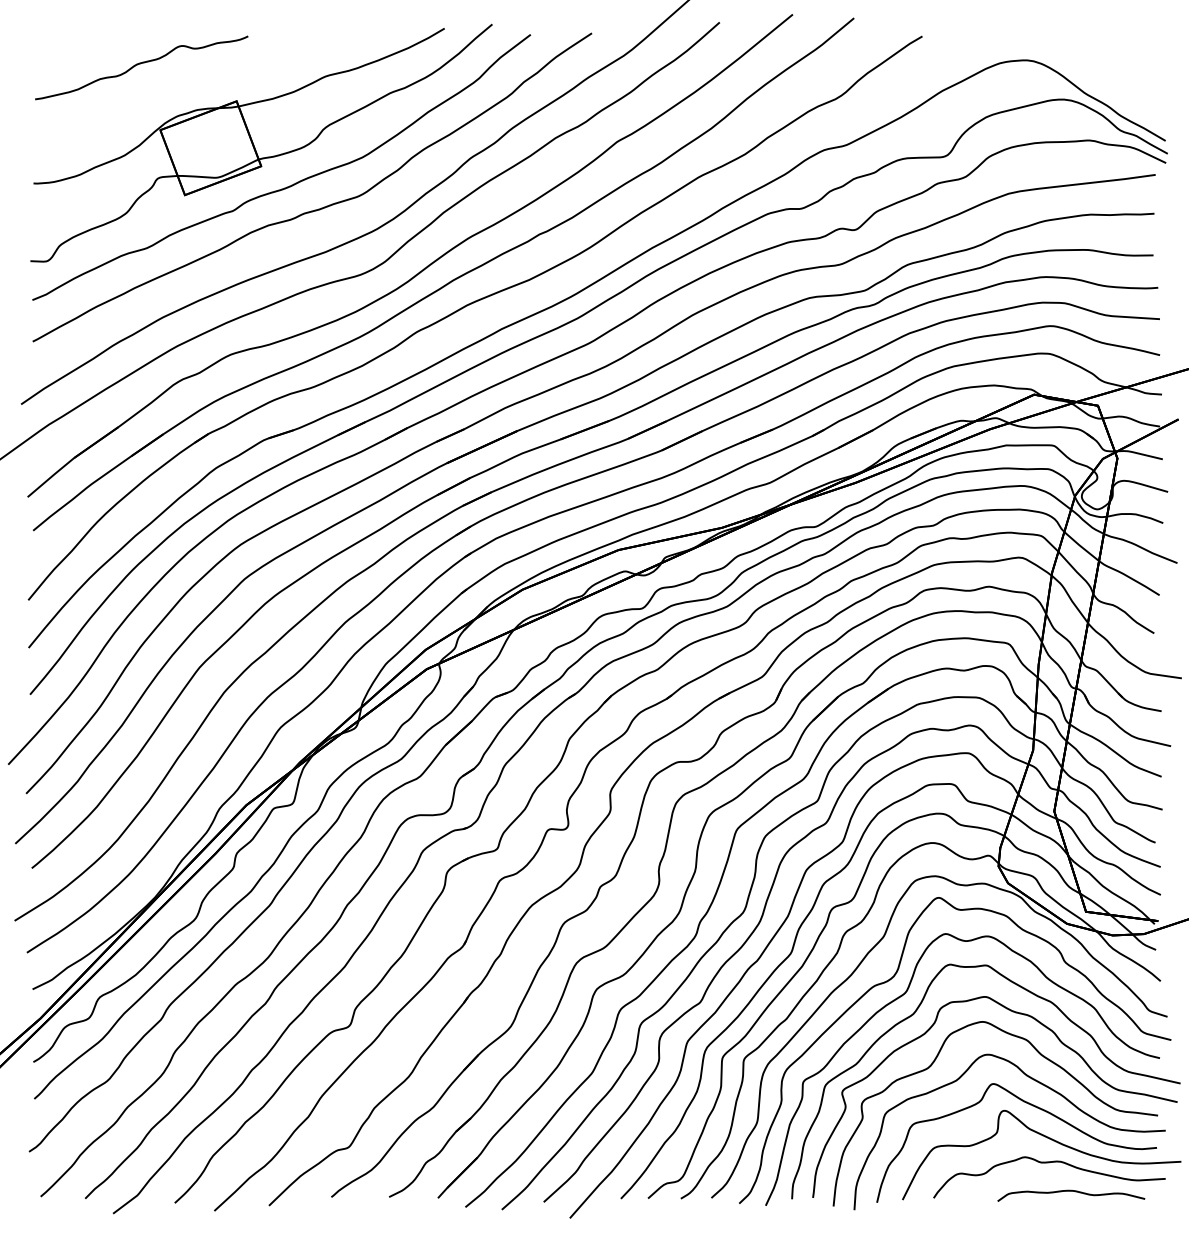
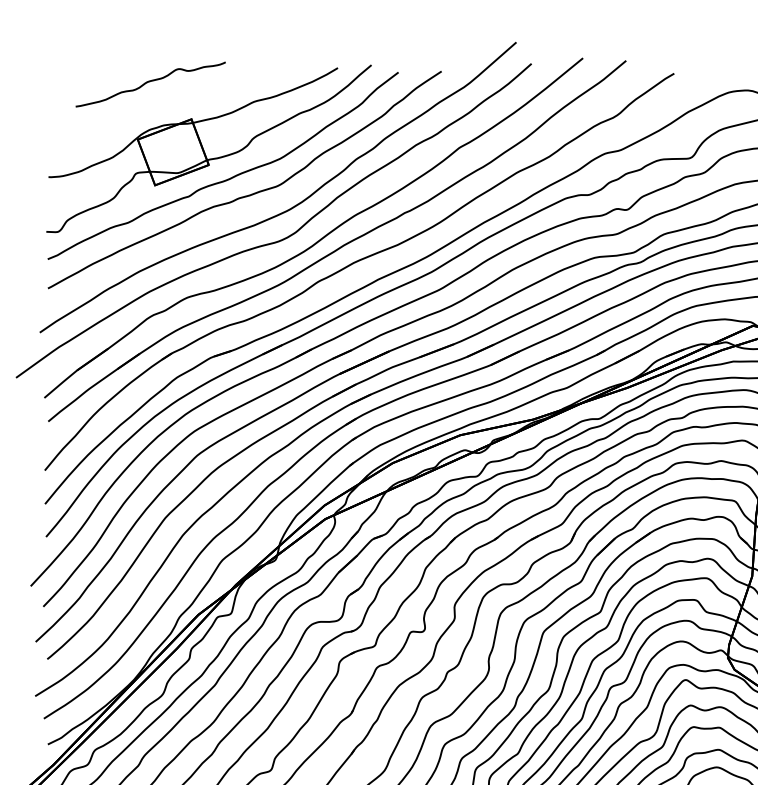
curve: (140, 64) -> (149, 82), moved

